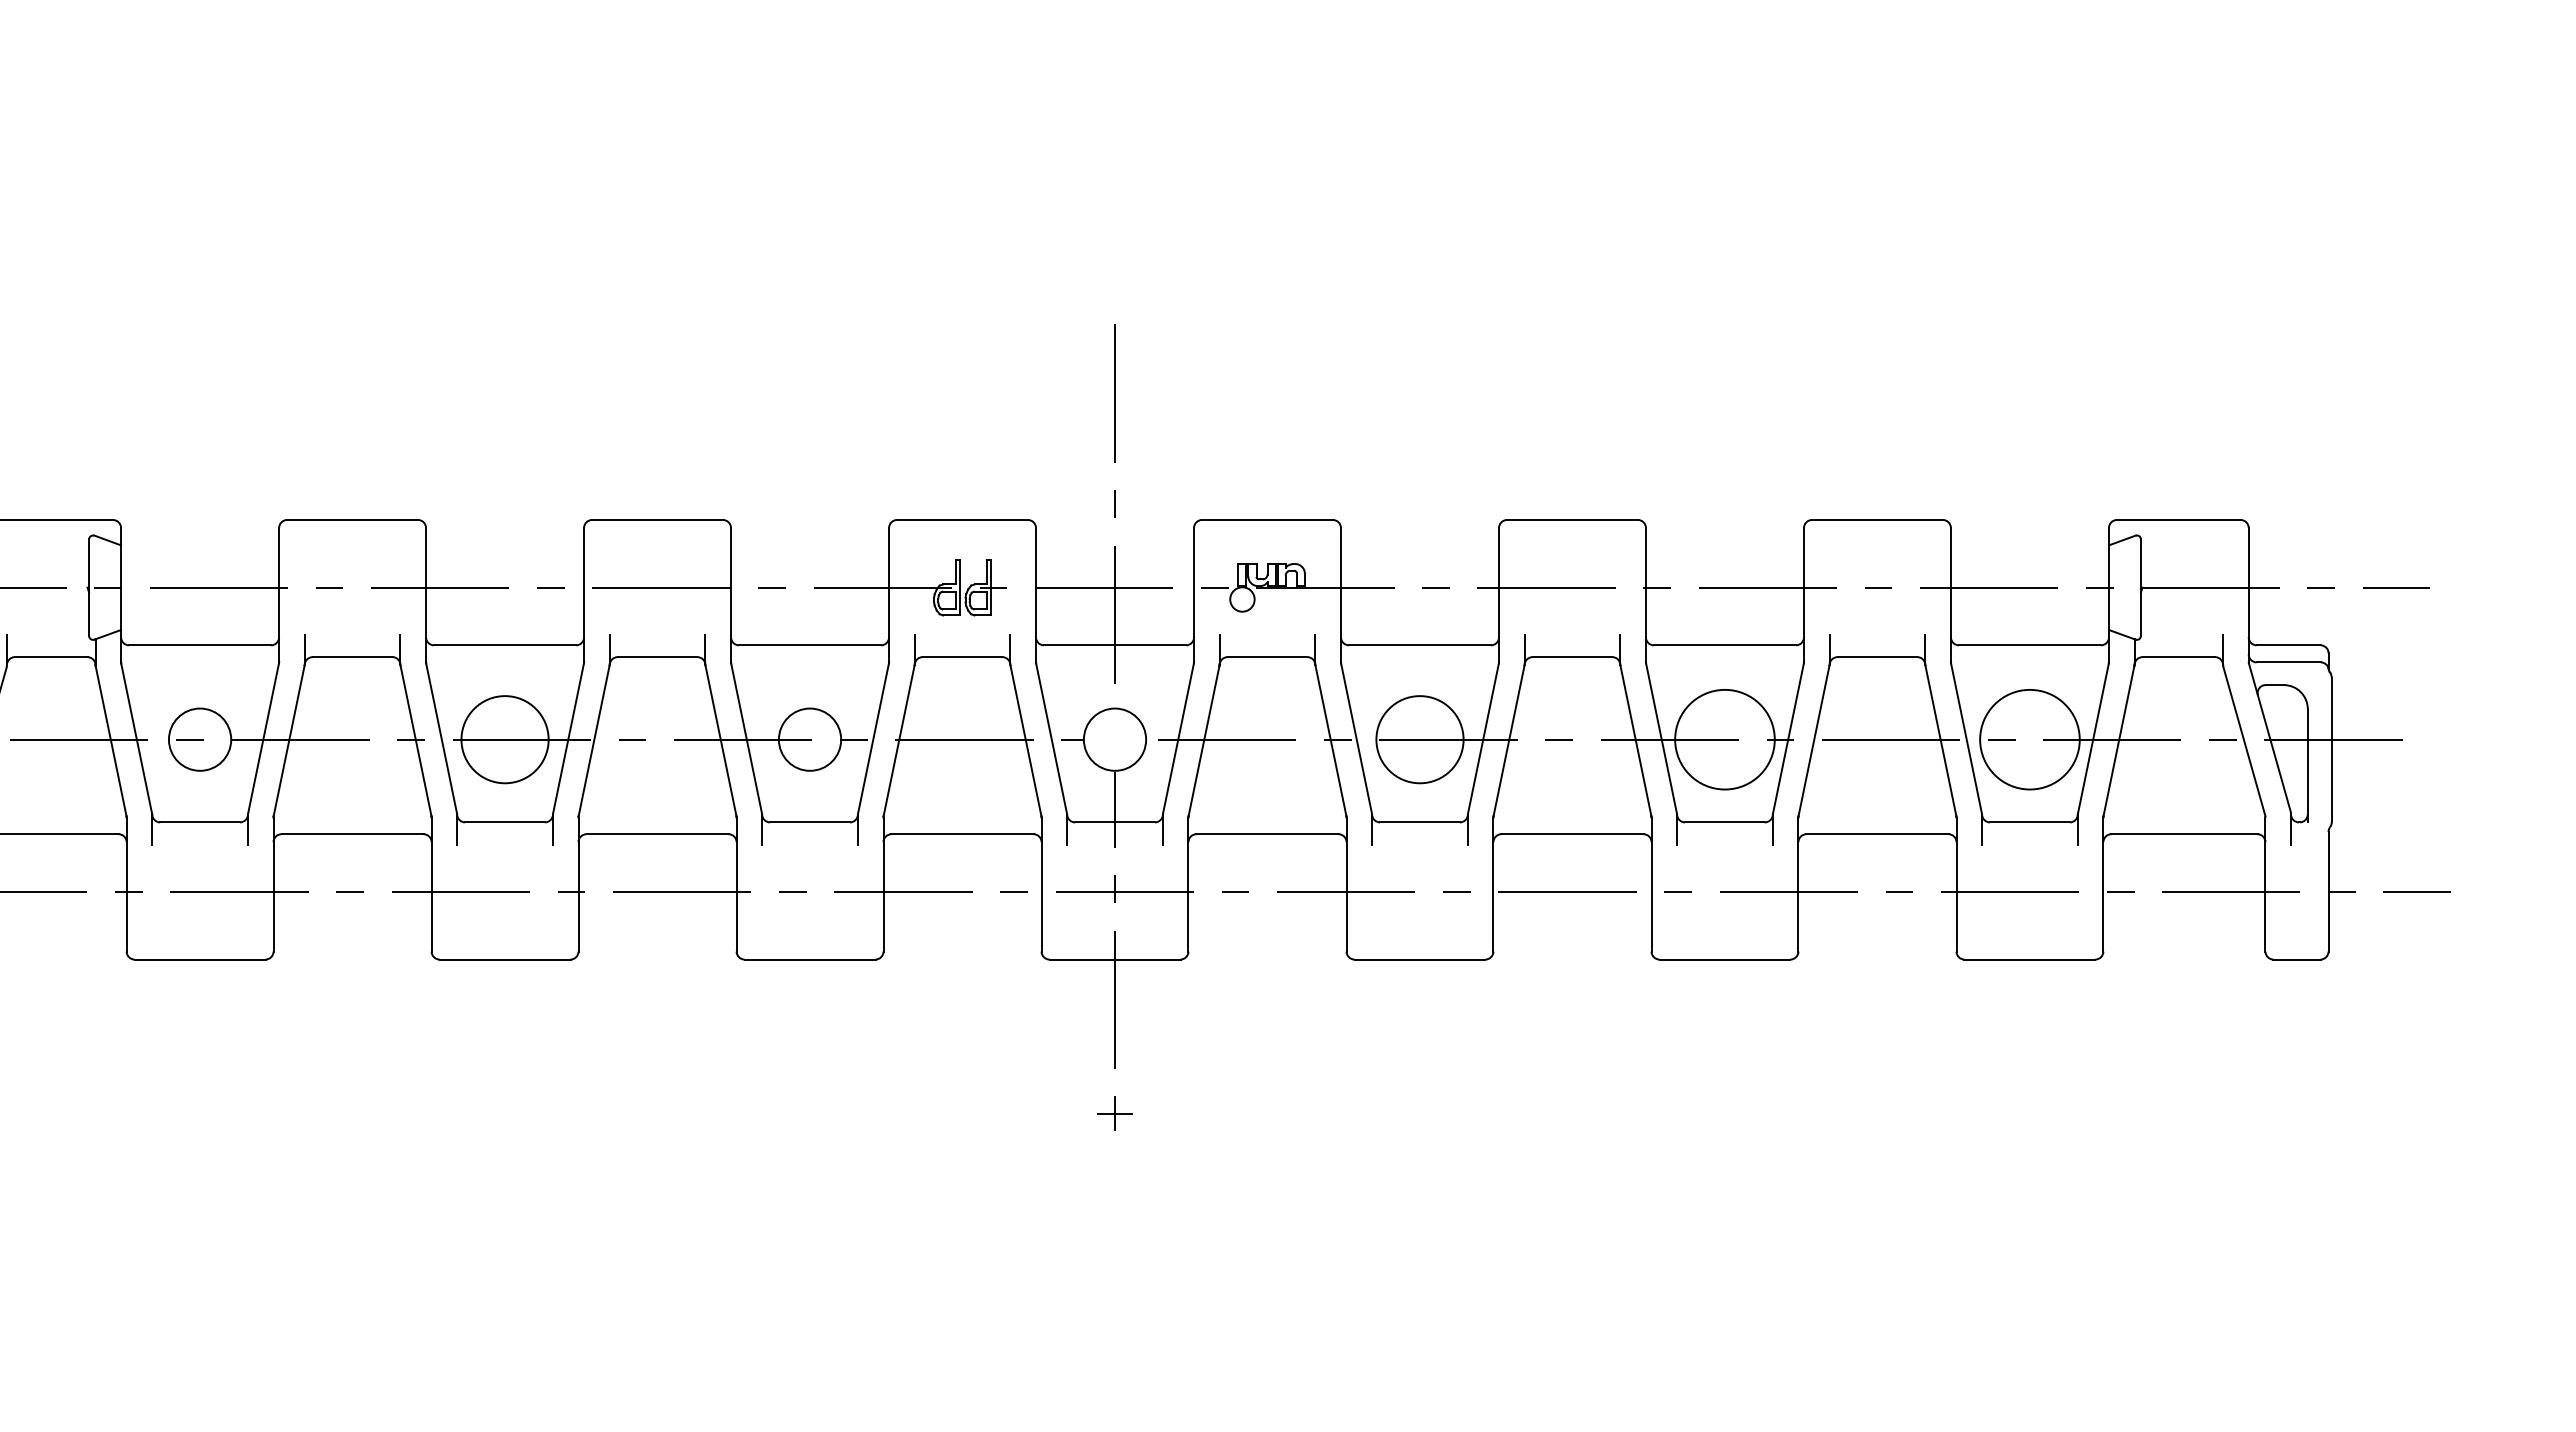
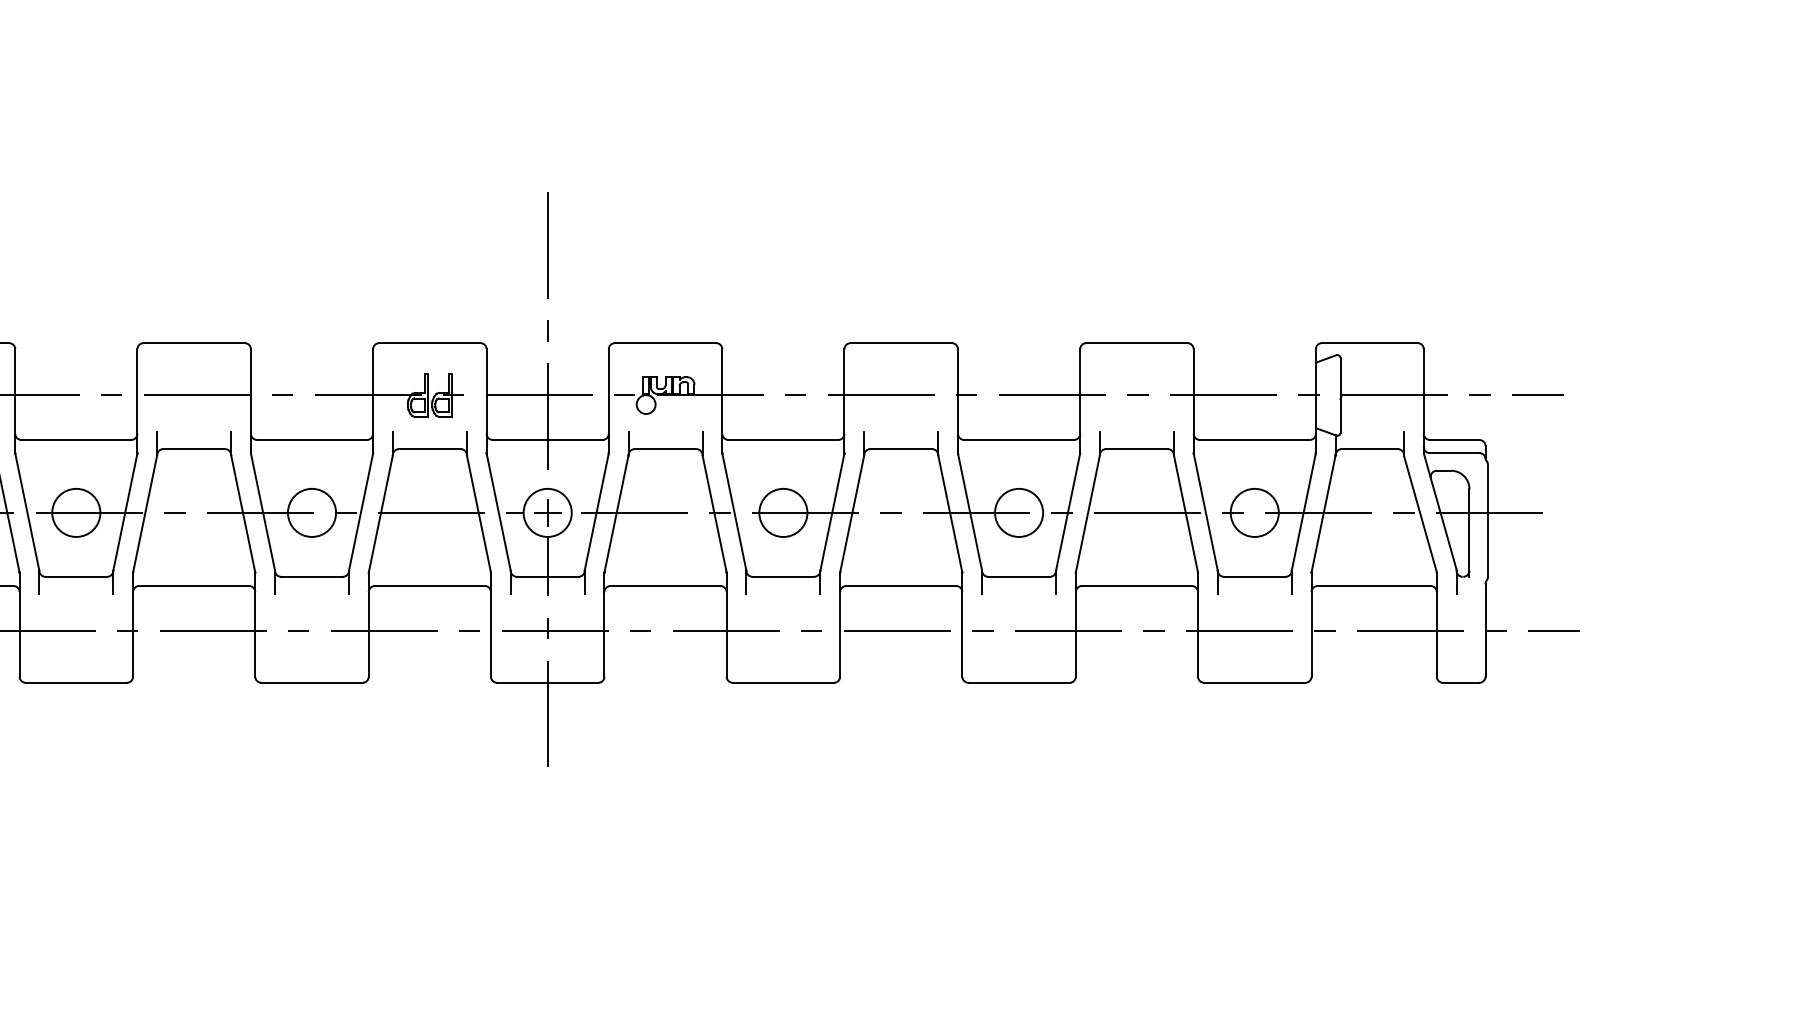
circle: (504, 739) -> (75, 512), size x0.71
circle: (1419, 739) -> (783, 512), size x0.71
circle: (1724, 739) -> (1018, 512), size x0.62
circle: (2029, 739) -> (1254, 512), size x0.62
part: (1114, 1113) -> (547, 512), moved

